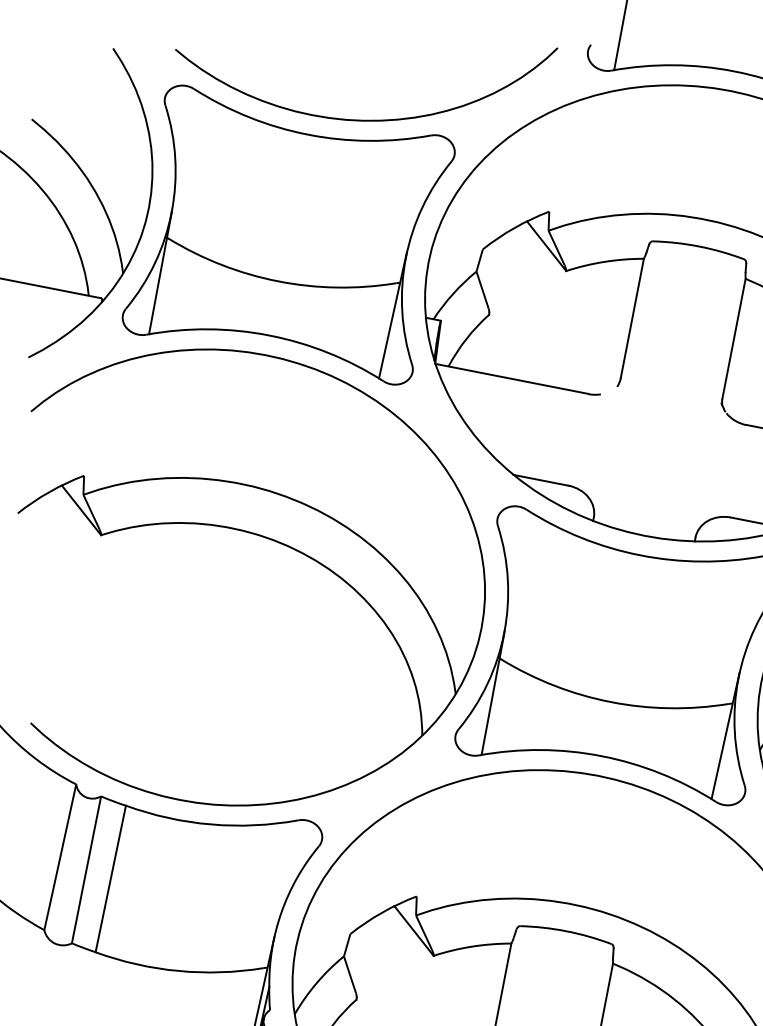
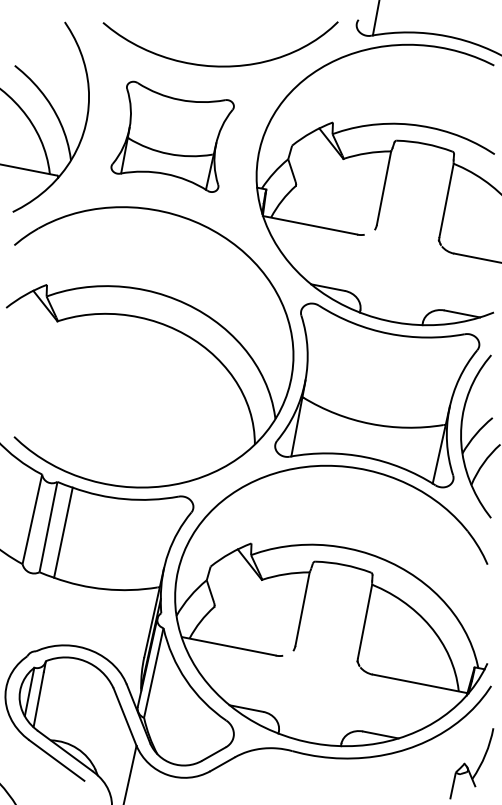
part: (288, 234) -> (172, 136), size x0.6

